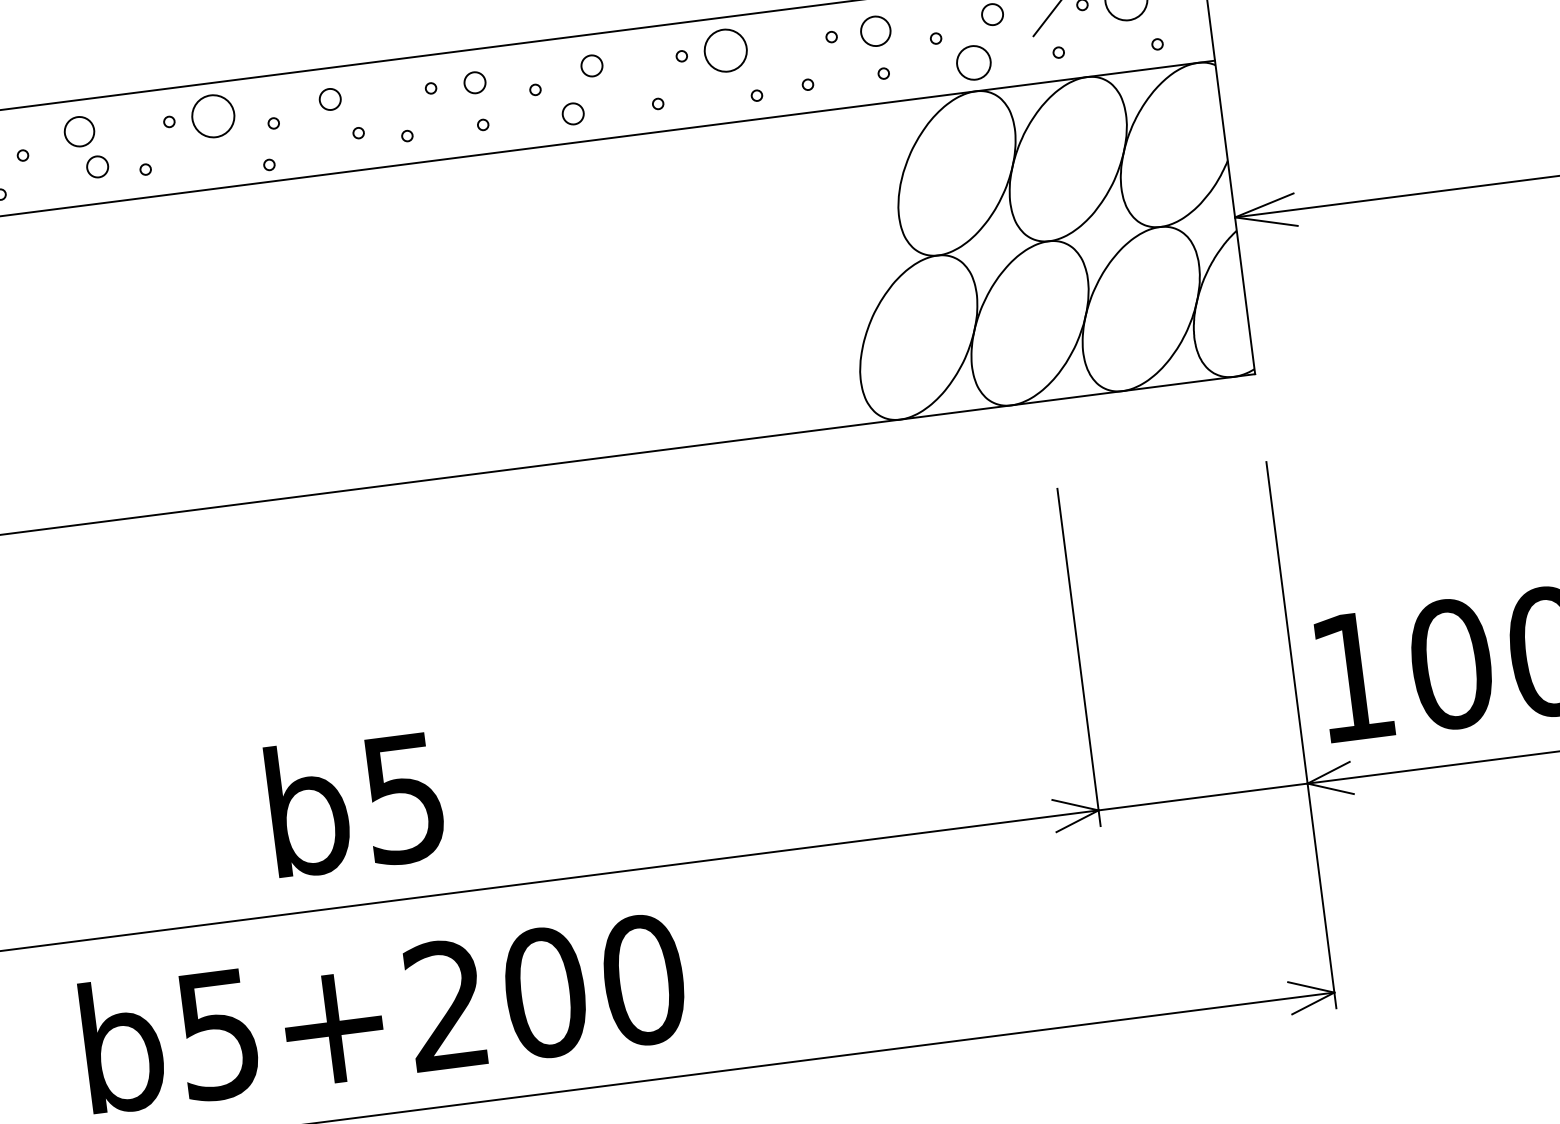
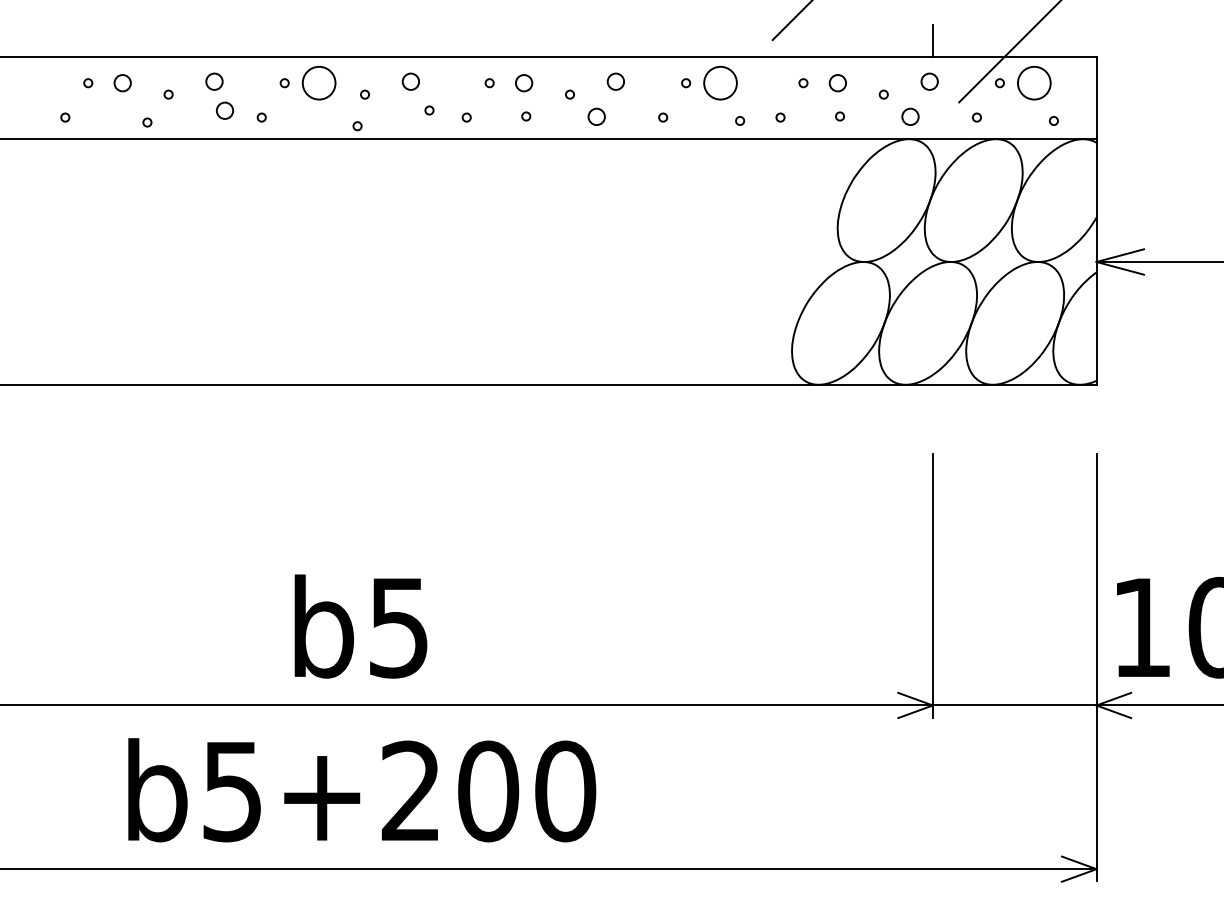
circle: (875, 31) -> (837, 83), size x0.71
circle: (973, 62) -> (910, 116), size x0.62
circle: (79, 131) -> (214, 81), size x0.71

